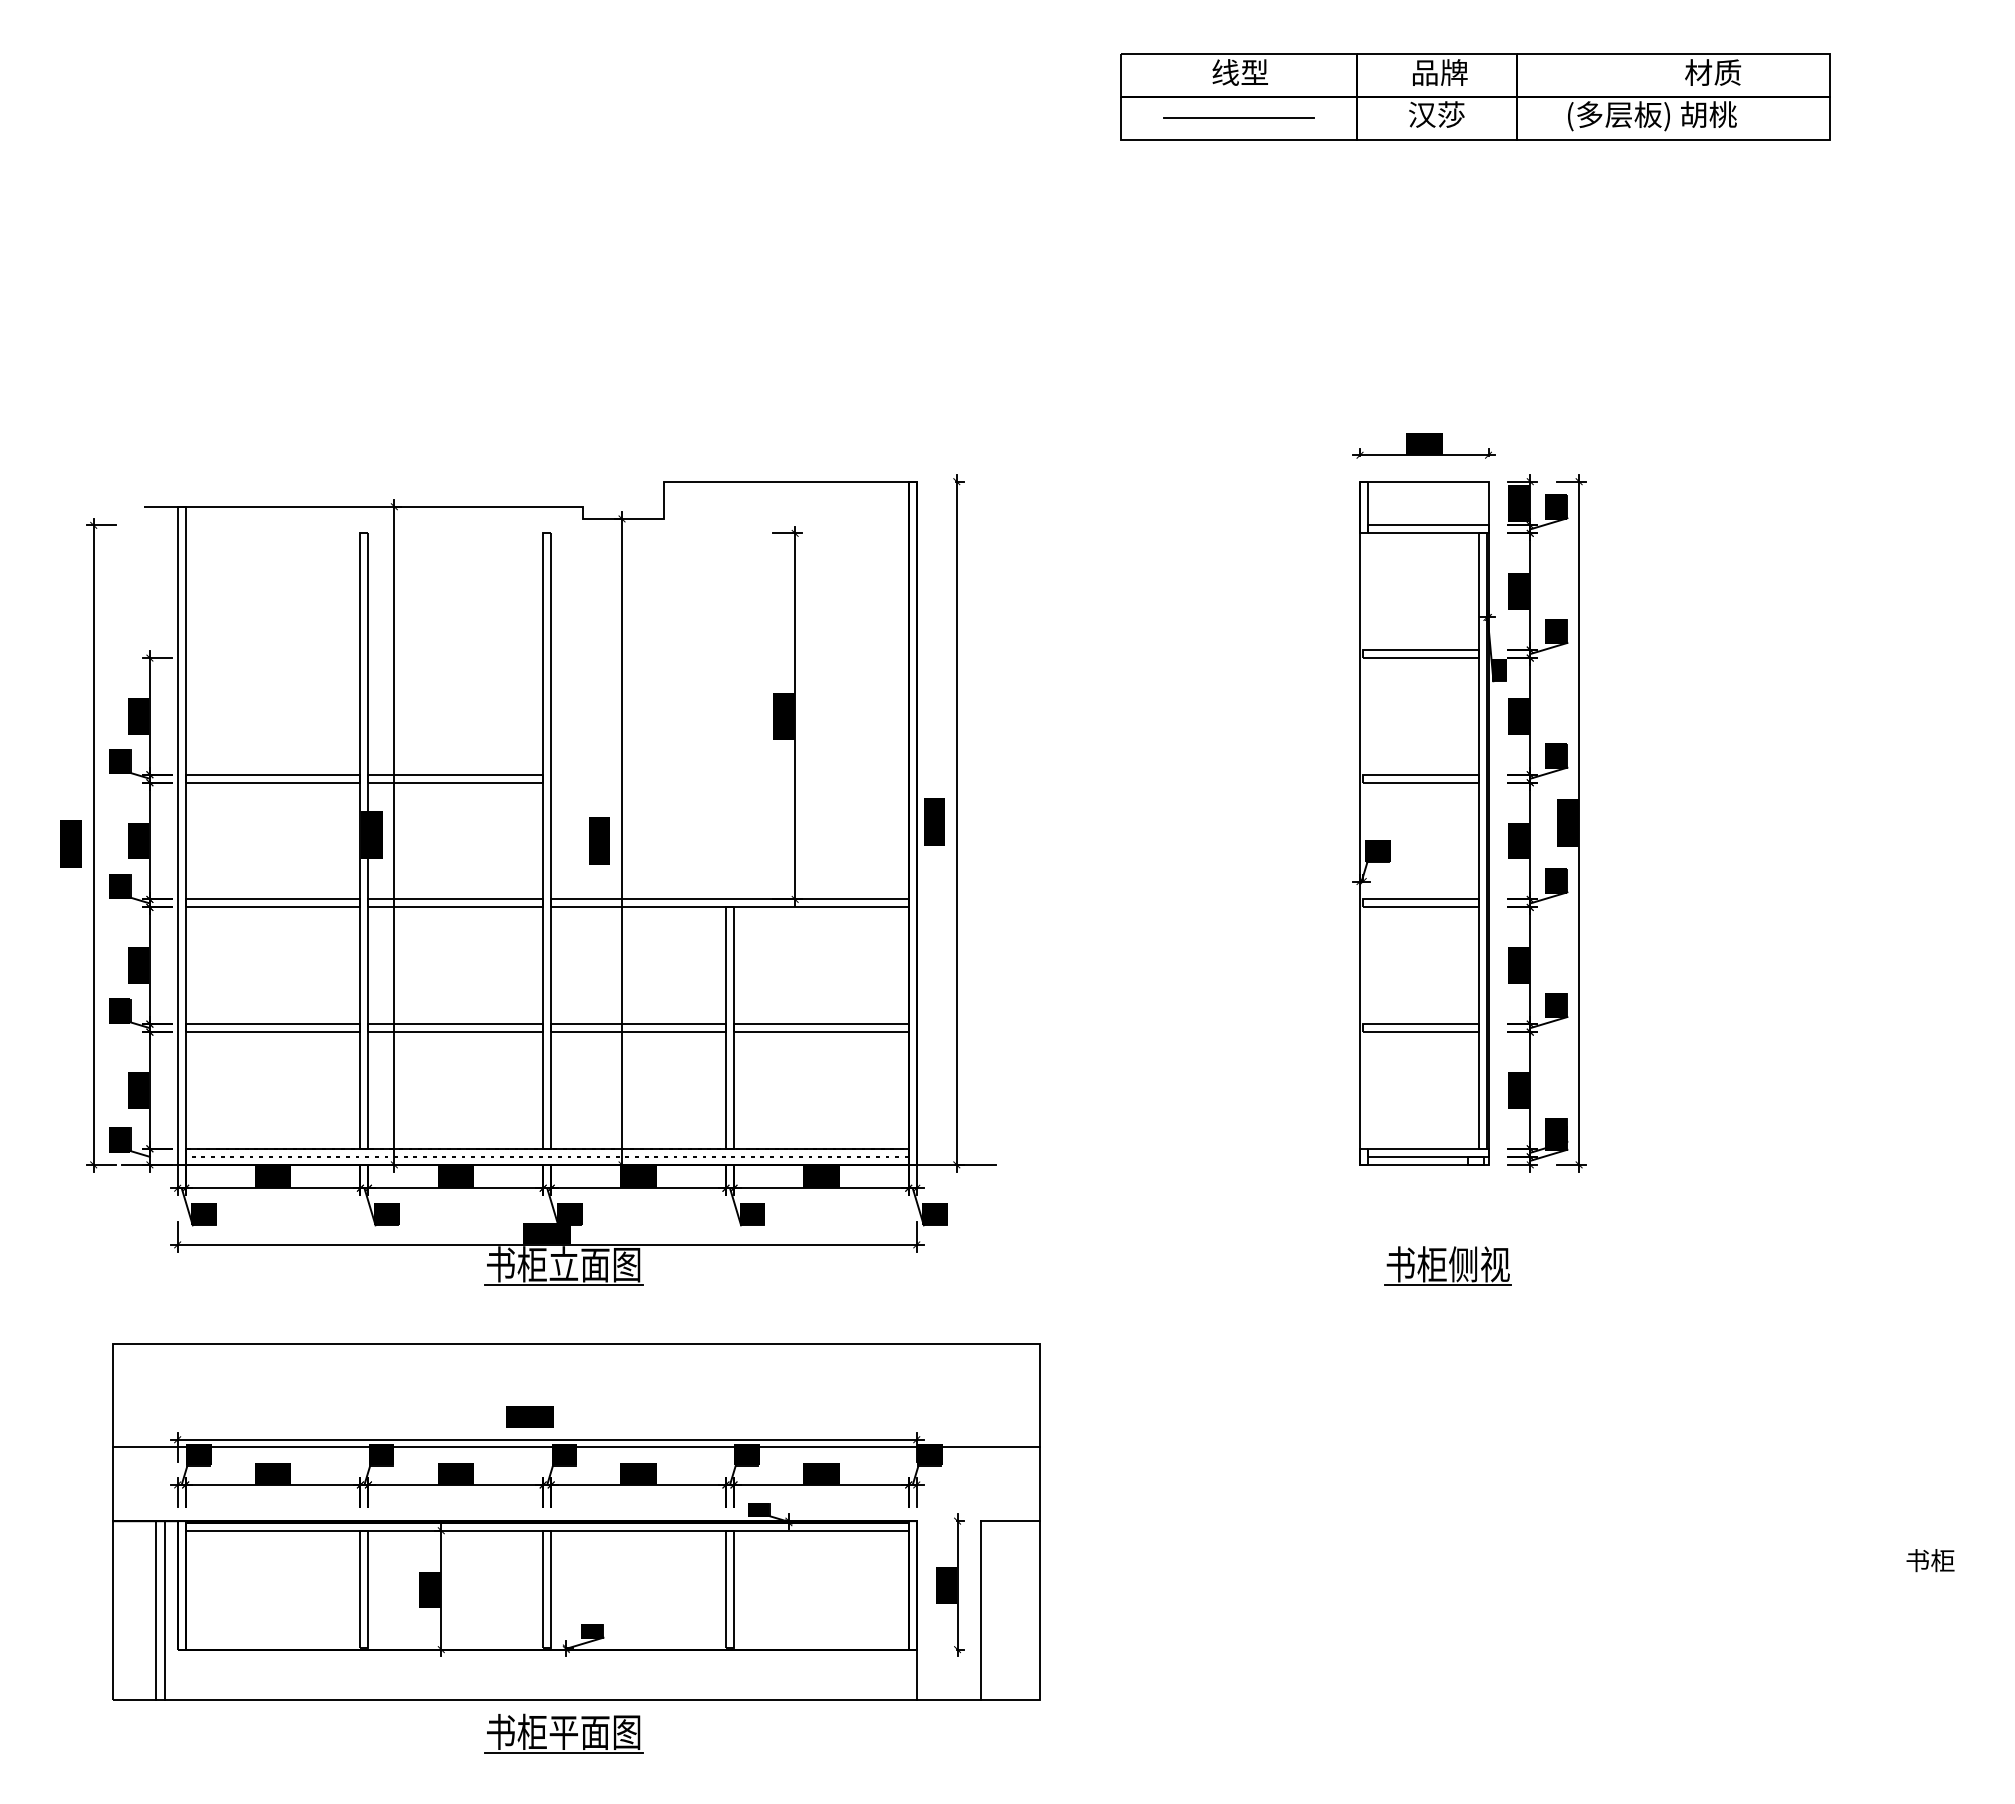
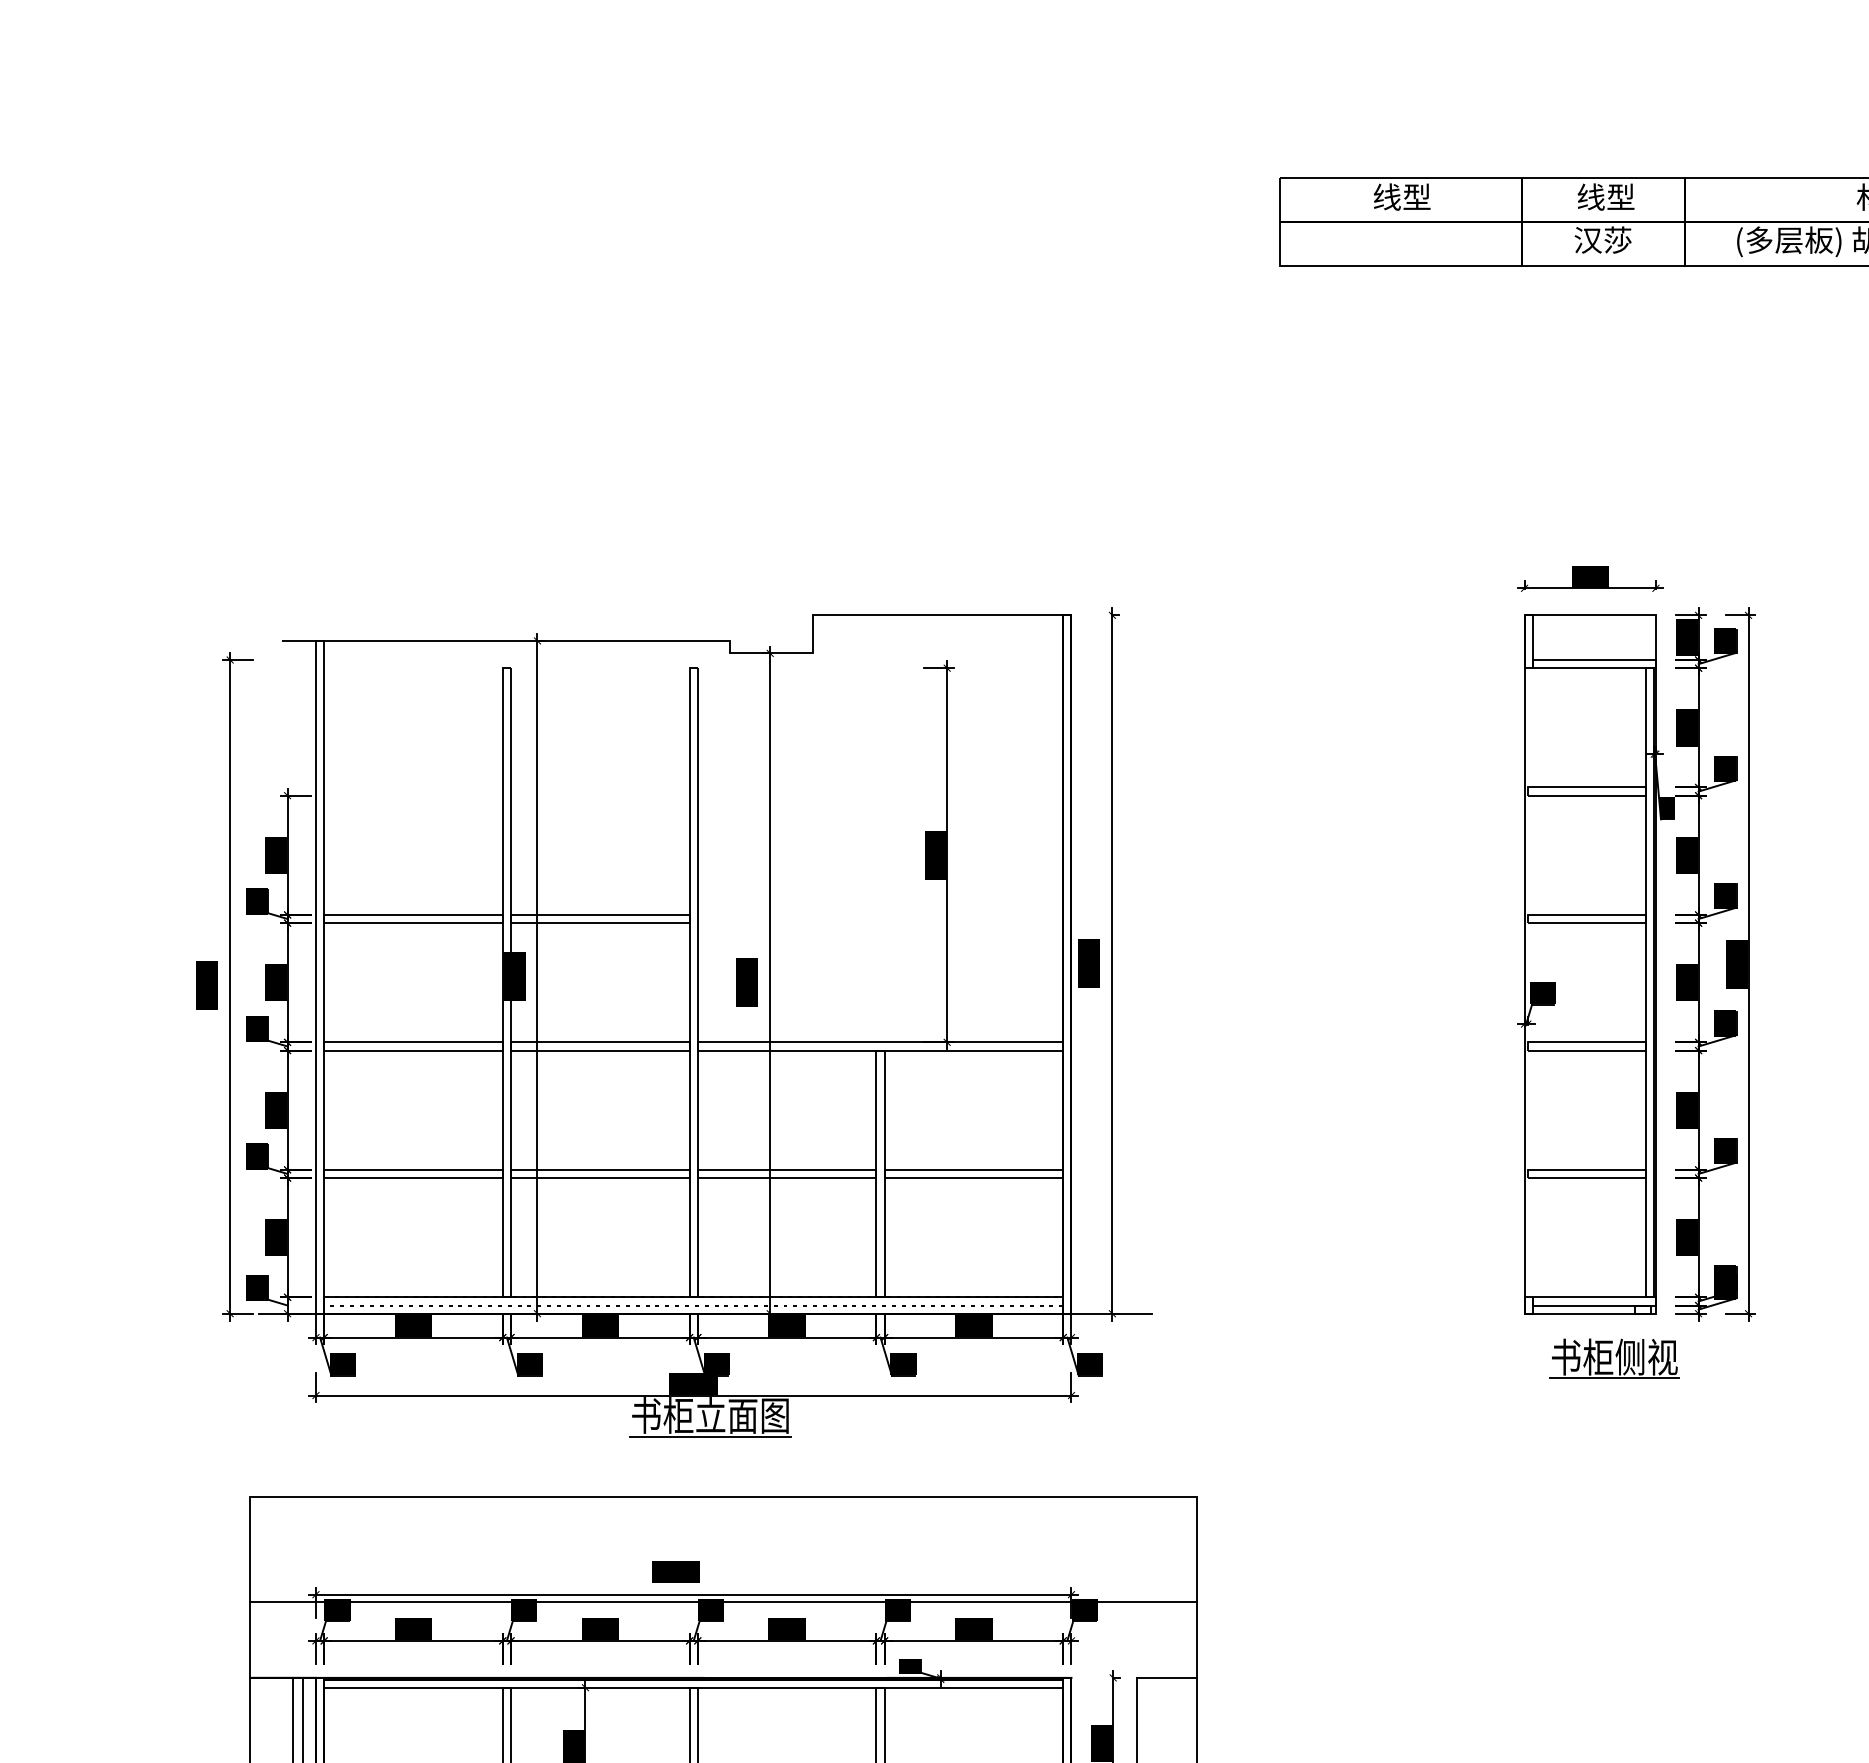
text: (1439, 72) -> (1605, 197), 品牌 -> 线型
line: (1238, 118) -> (1400, 244), removed
part: (1447, 1265) -> (1613, 1358), moved

